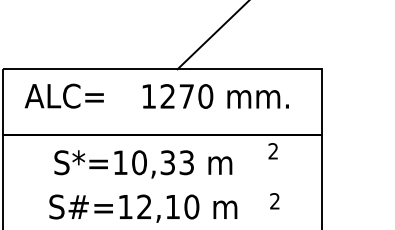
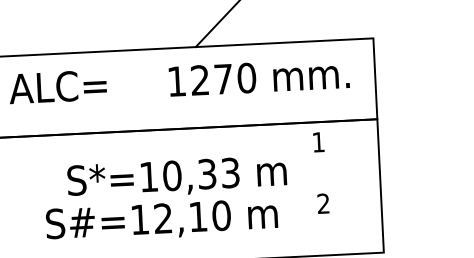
text: (215, 96) -> (258, 77), moved
text: (272, 151) -> (317, 142), 2 -> 1
text: (143, 164) -> (177, 177), moved

